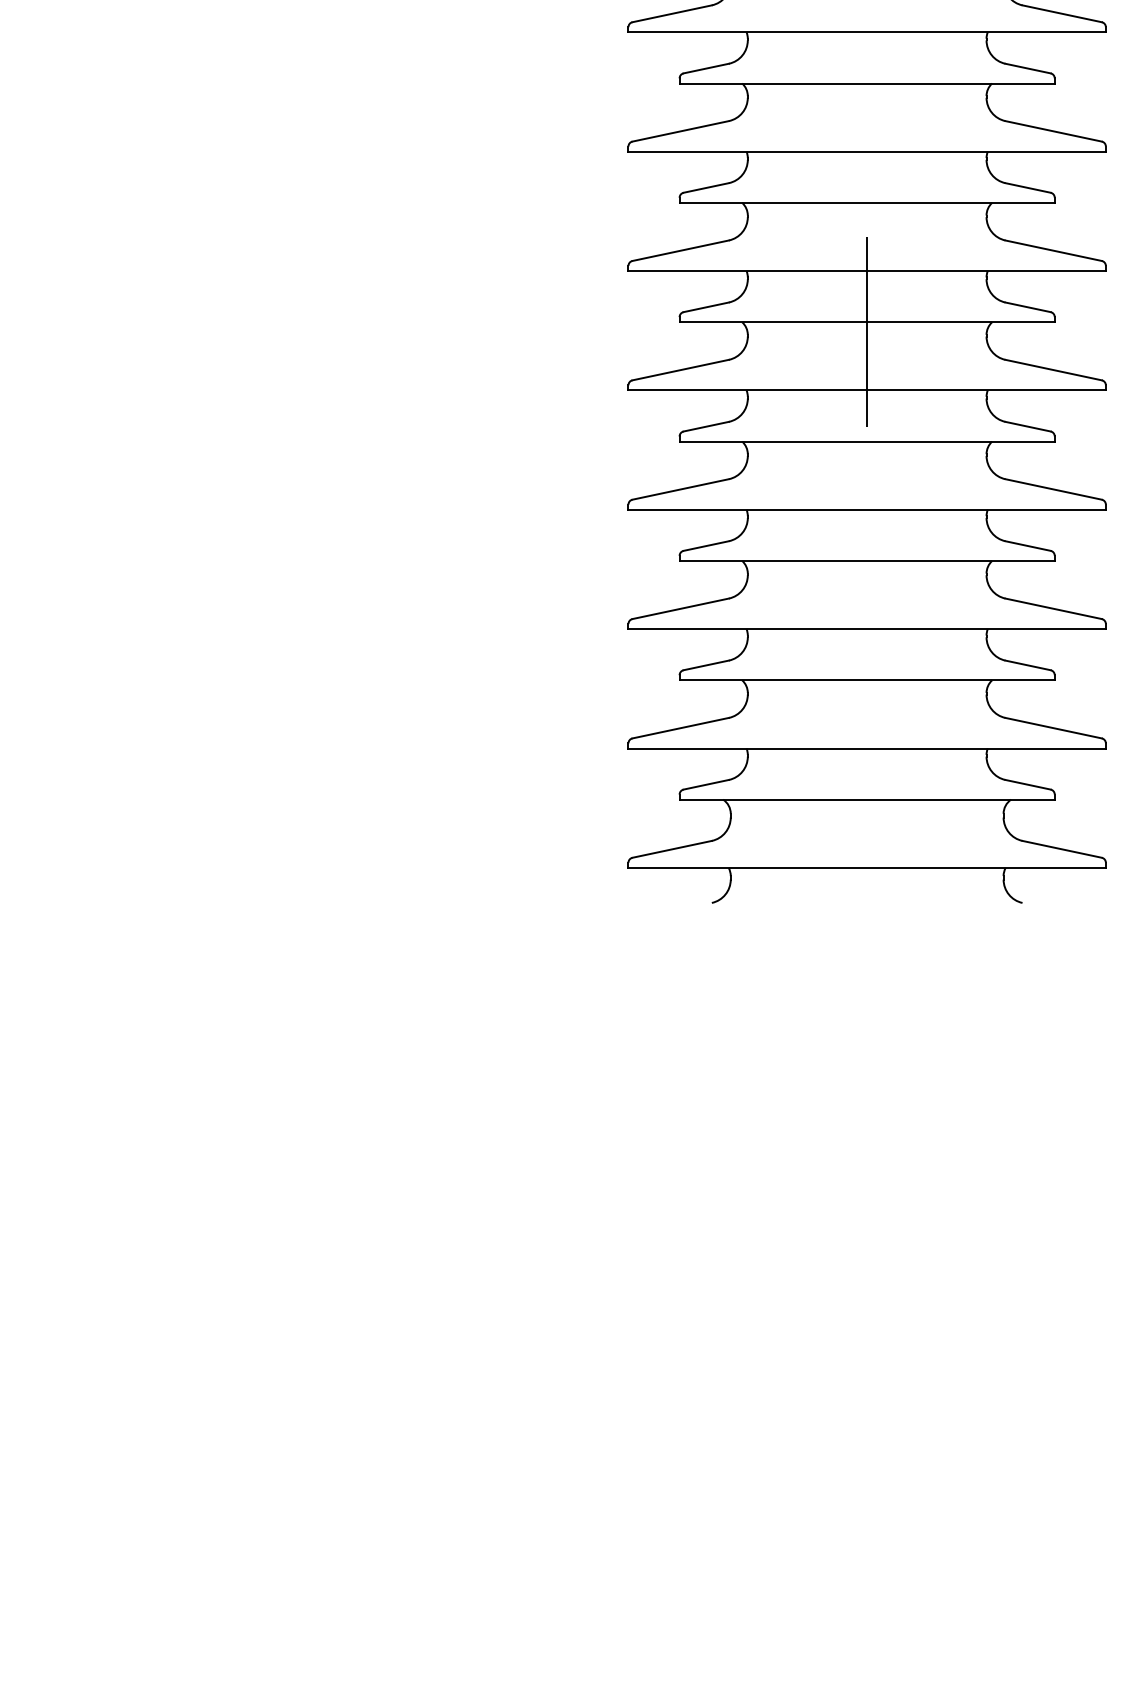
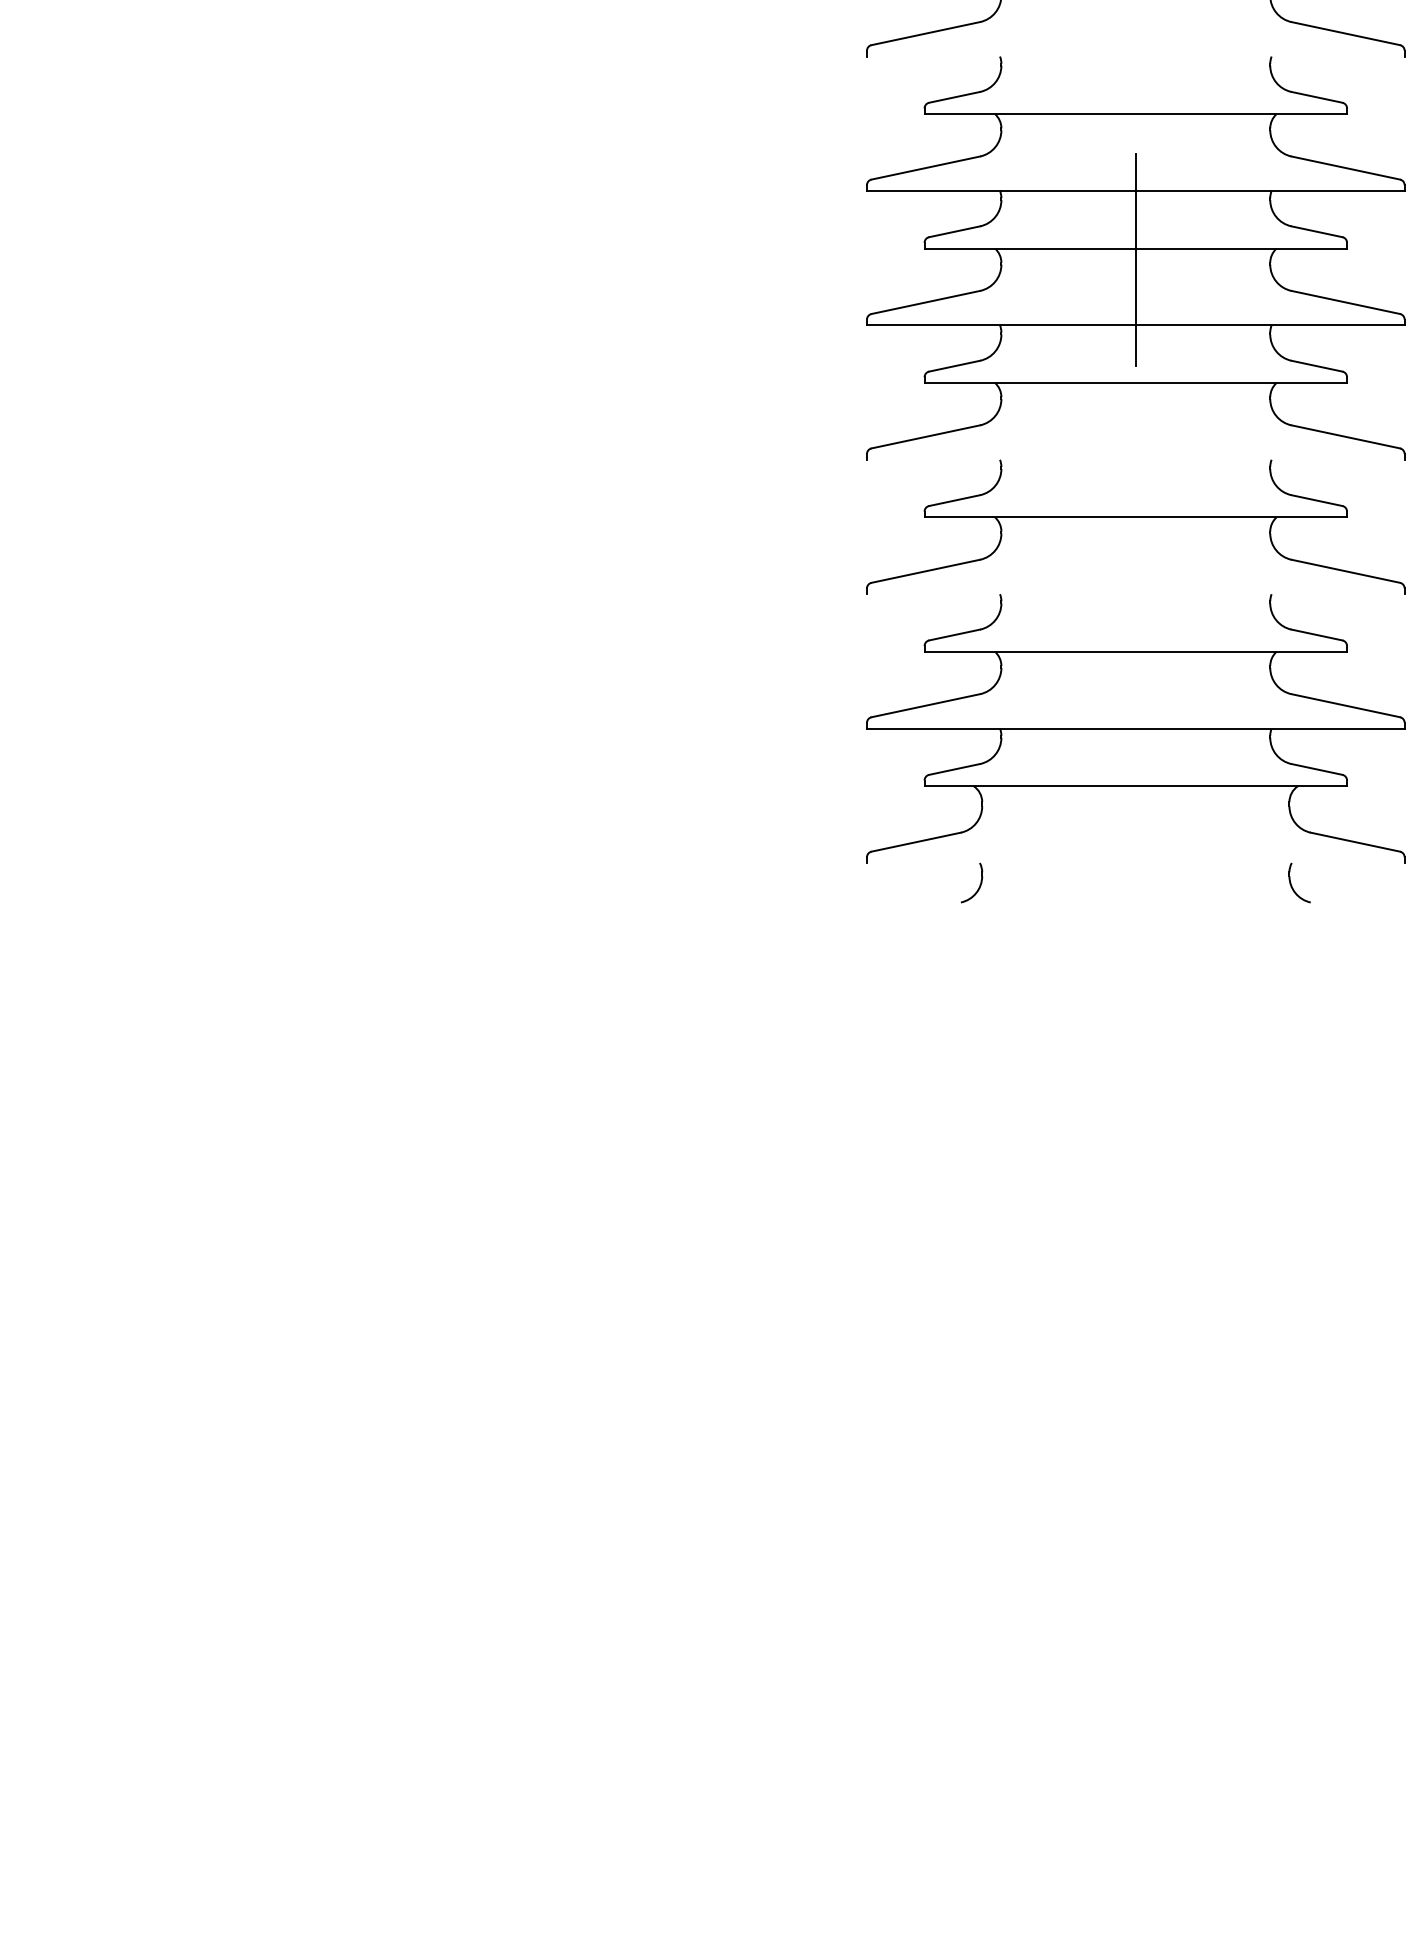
line: (866, 151) -> (1135, 56), removed
line: (866, 509) -> (1135, 459), removed
line: (866, 629) -> (1135, 594), removed
line: (866, 868) -> (1135, 863), removed

